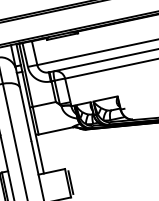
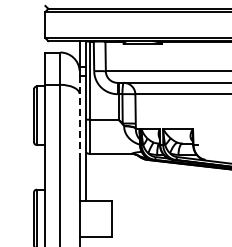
line: (24, 107) -> (79, 118), solid -> dashed
line: (70, 182) -> (115, 218), removed

